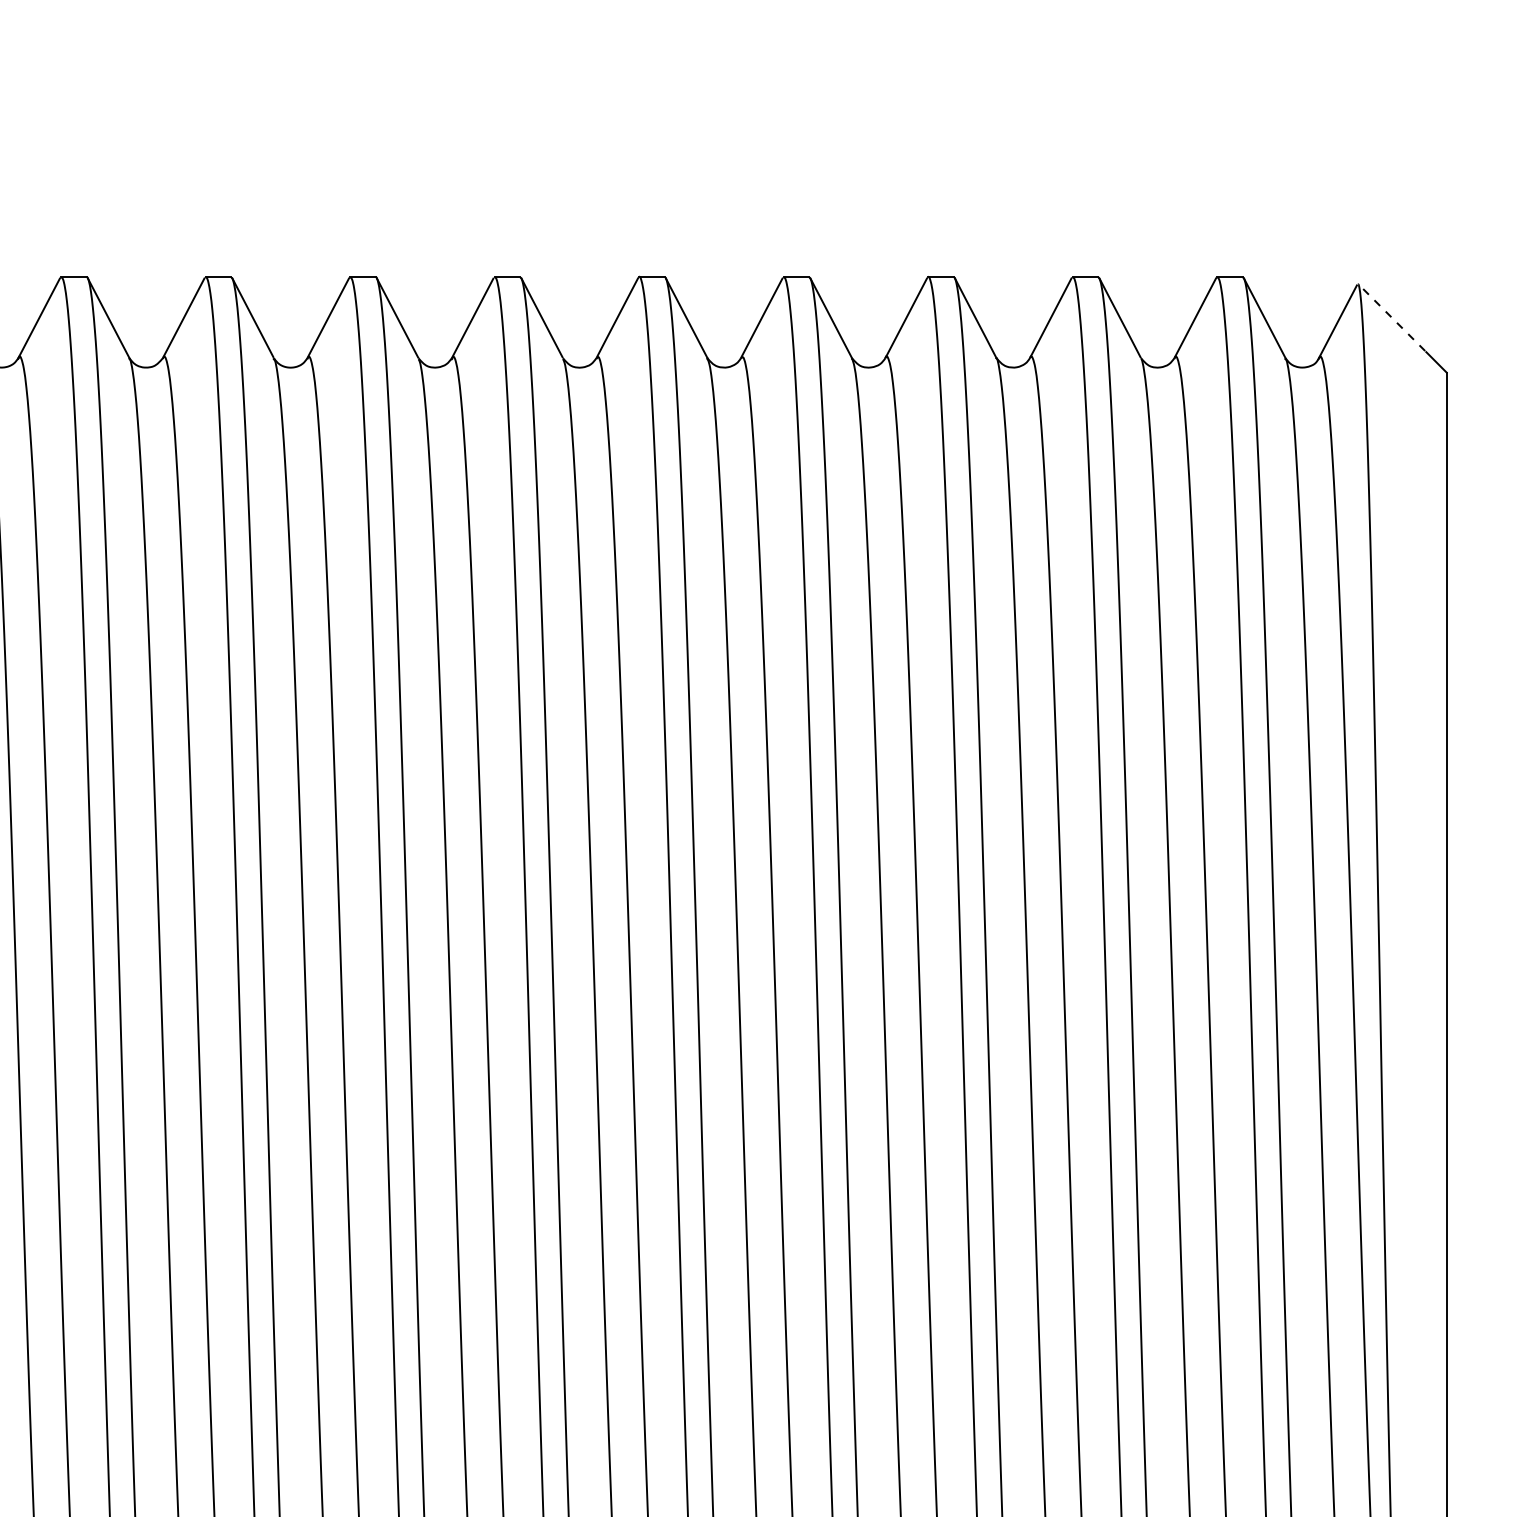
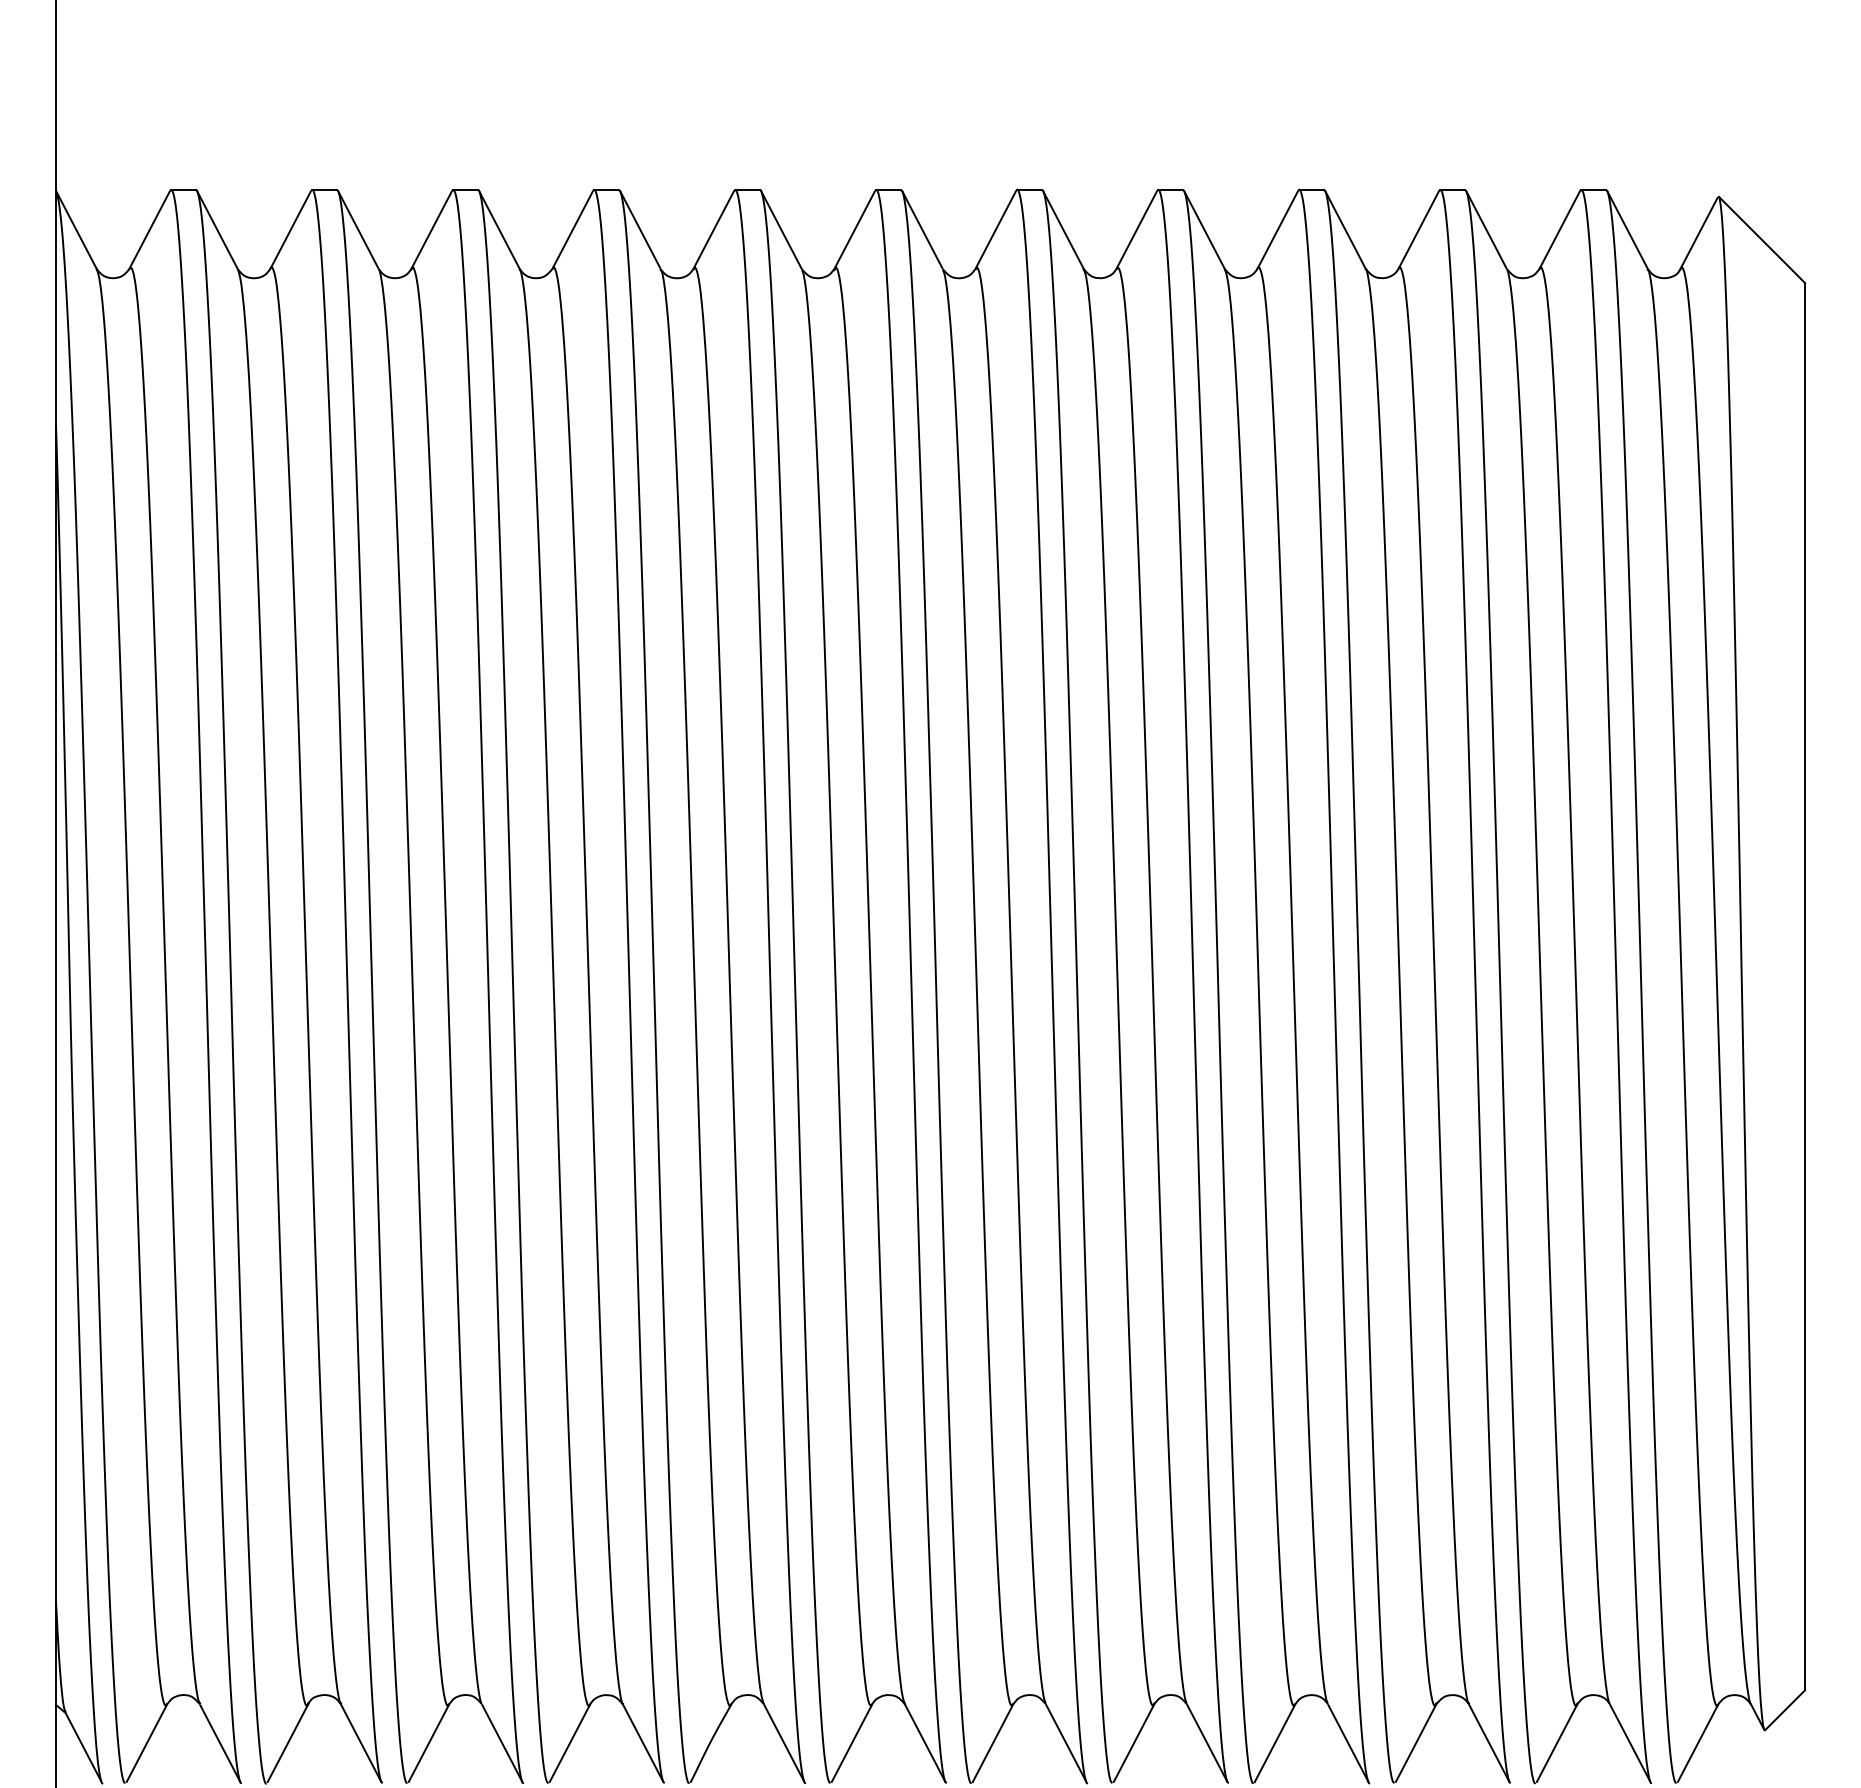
line: (1391, 317) -> (1751, 229), dashed -> solid

